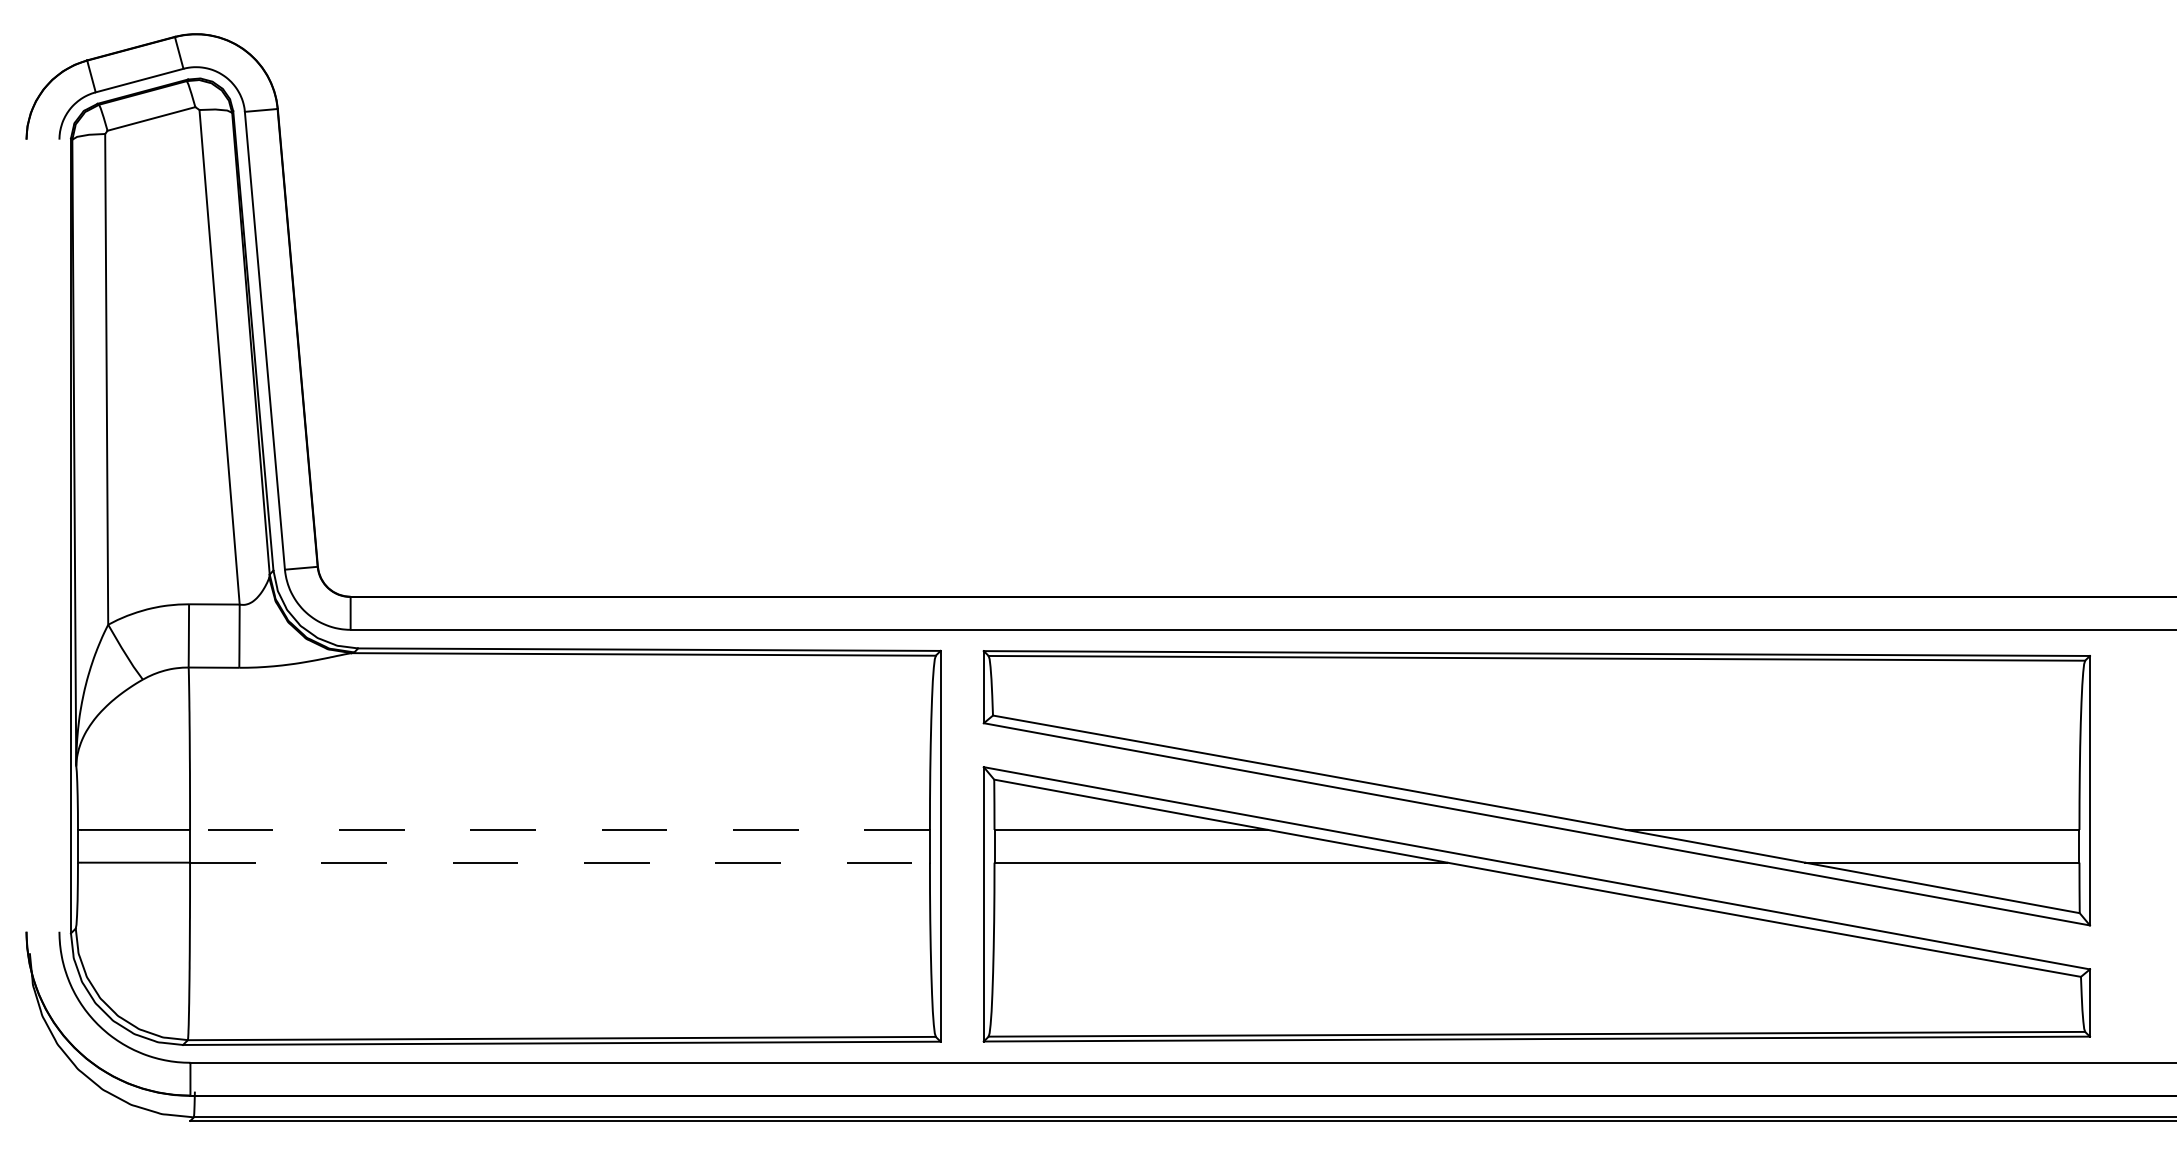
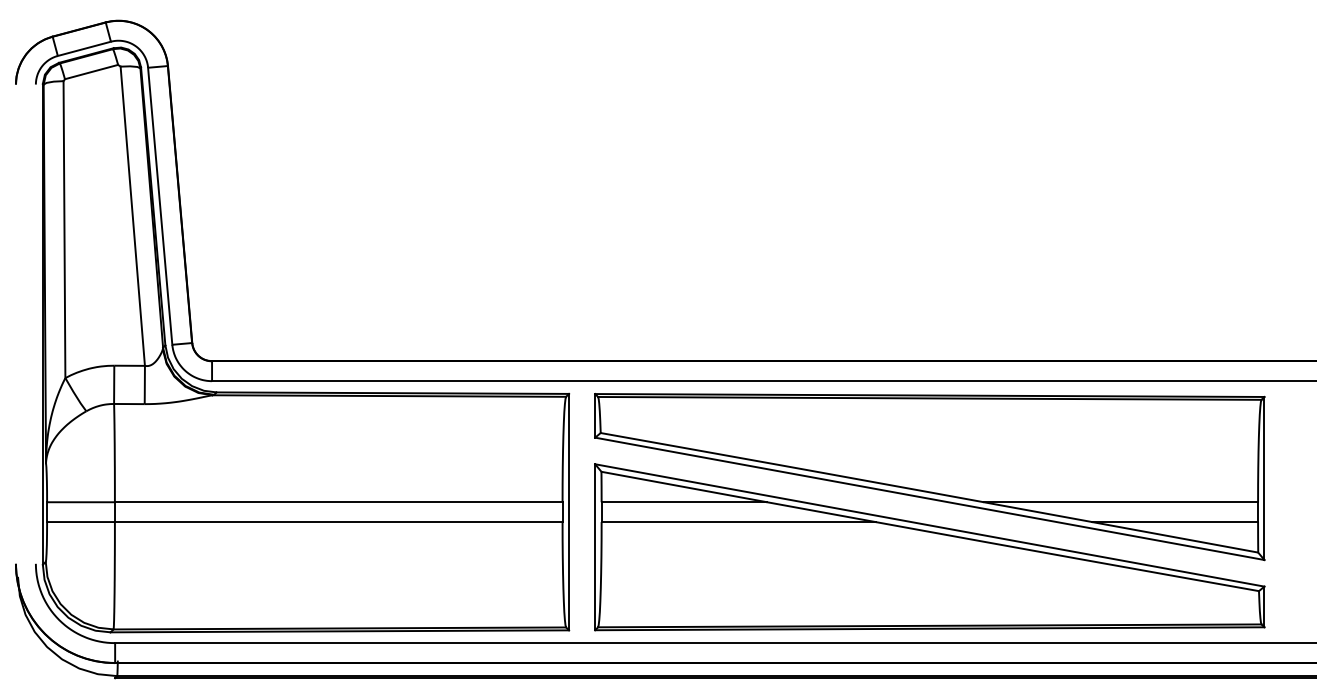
line: (559, 830) -> (338, 502), dashed -> solid
line: (559, 863) -> (338, 522), dashed -> solid

